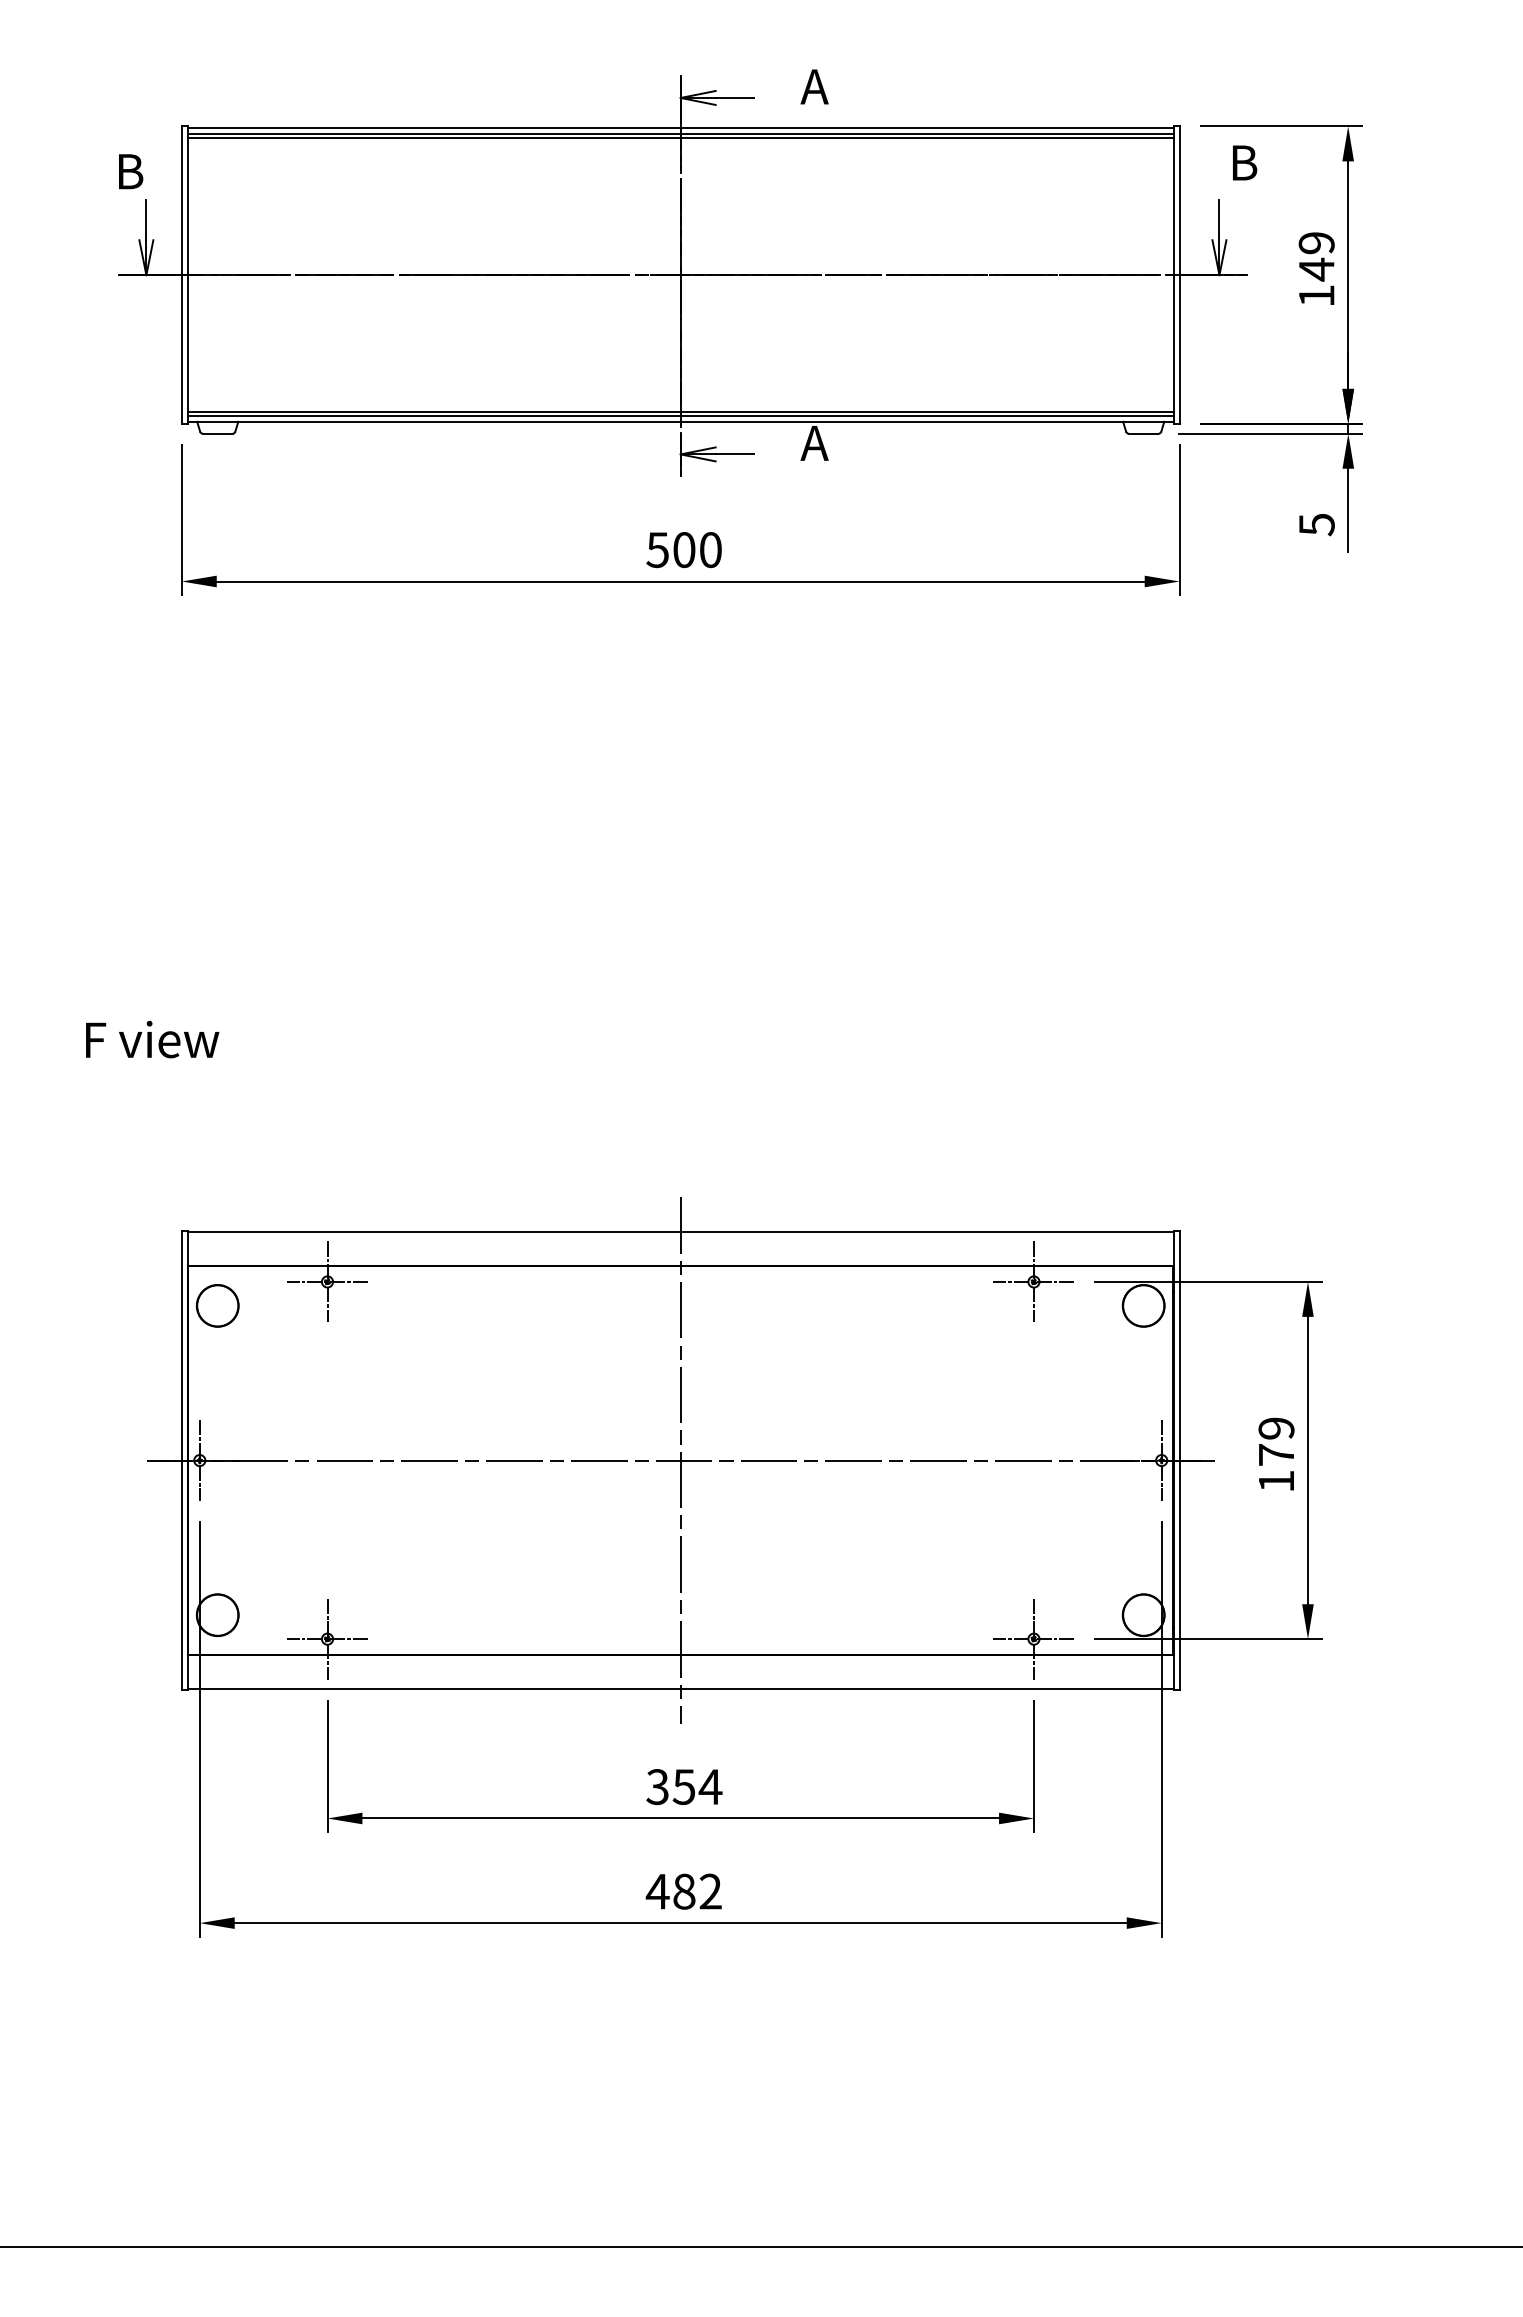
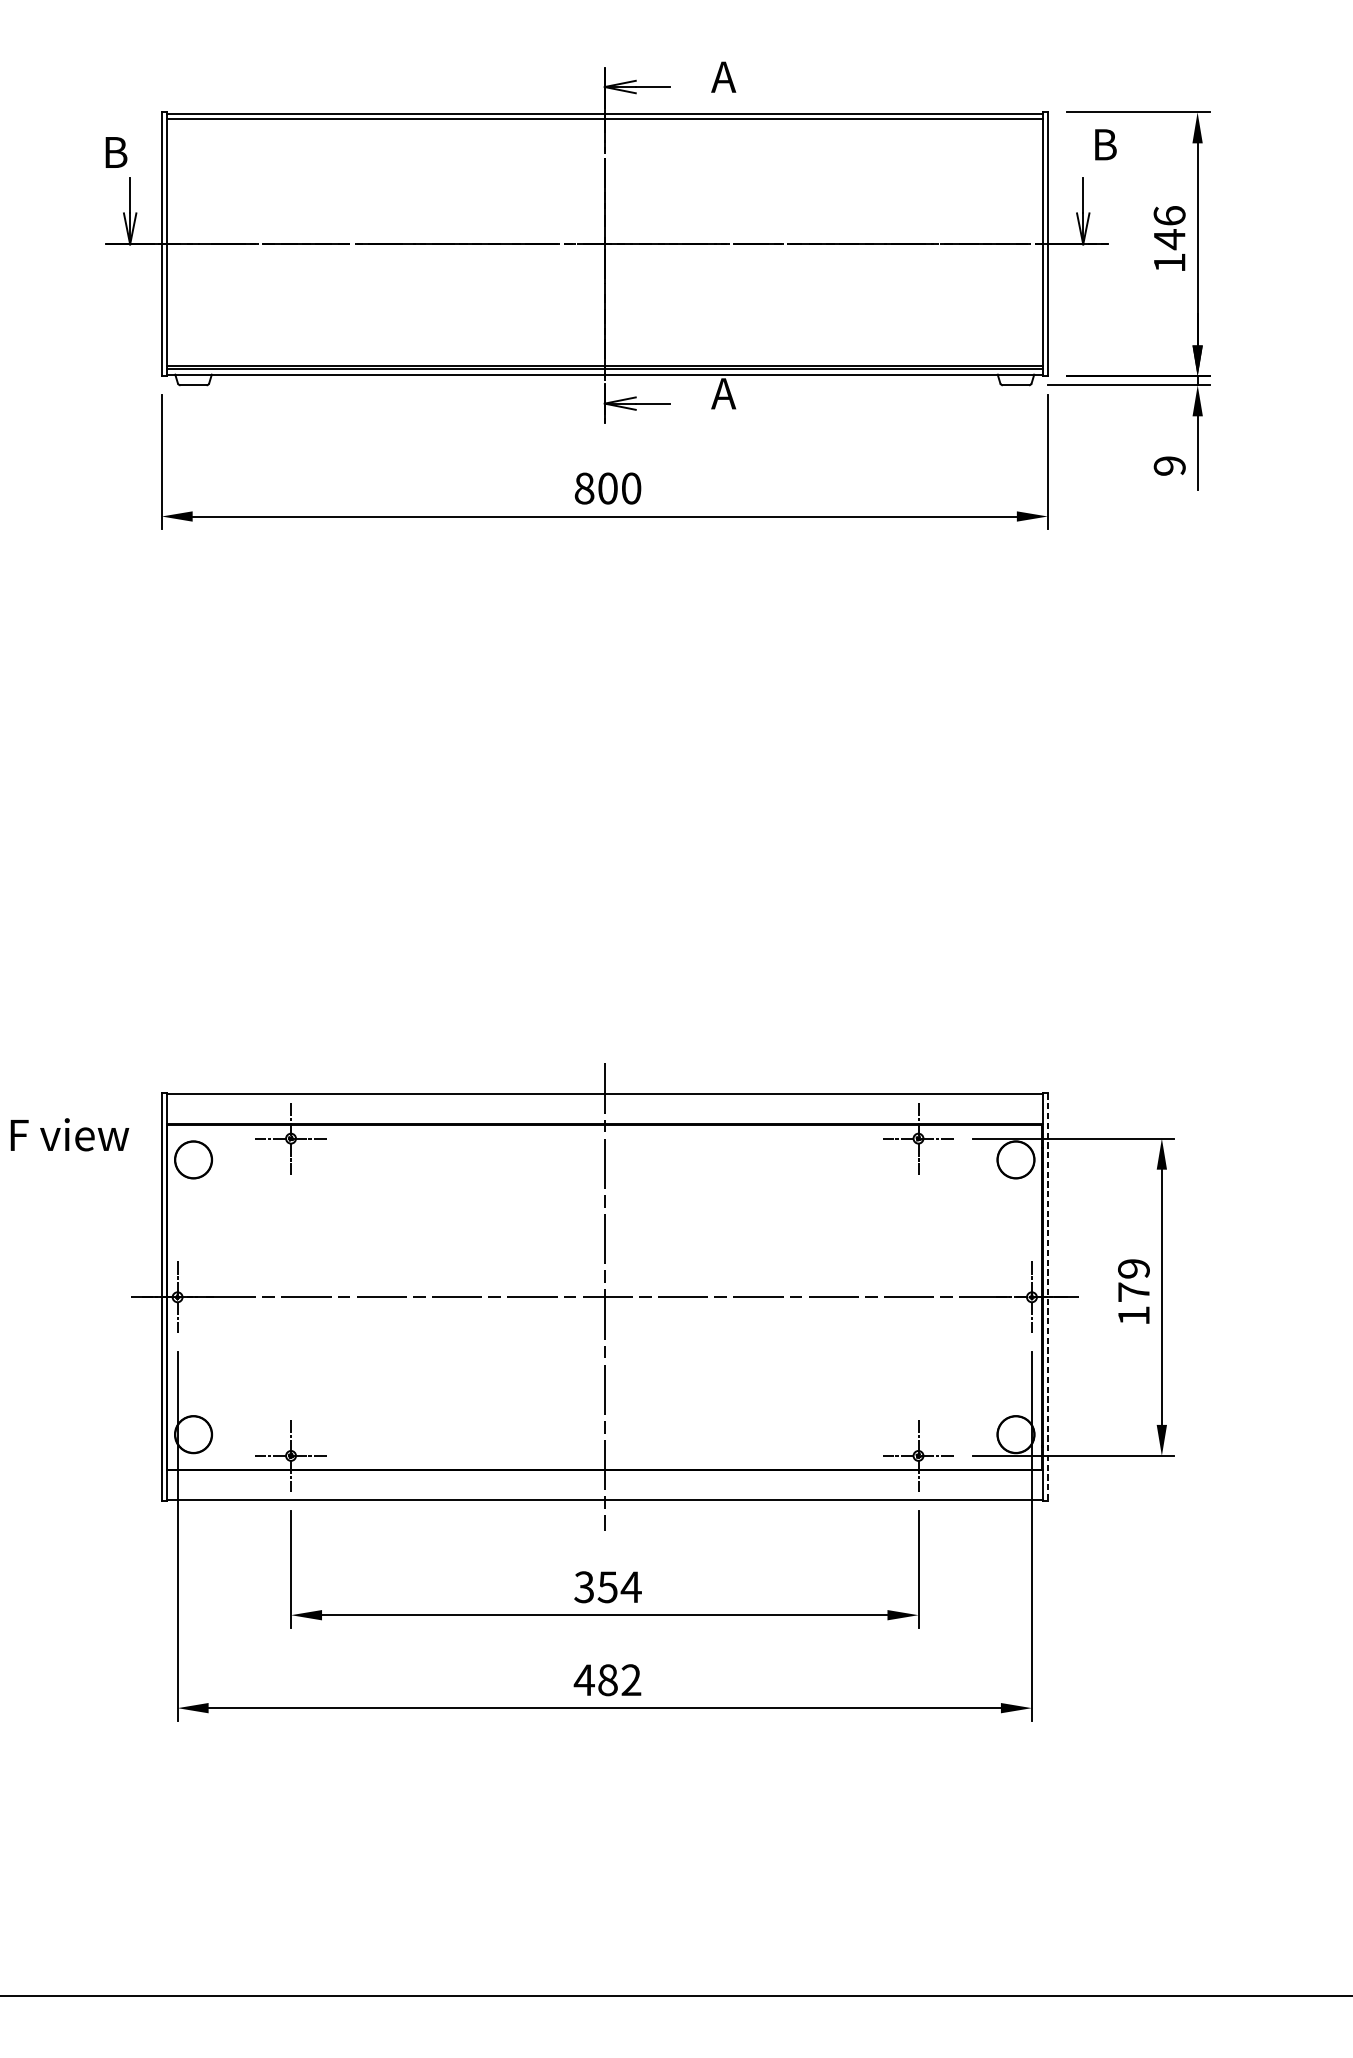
line: (680, 138) -> (604, 123), removed
text: (1316, 243) -> (1169, 216), 149 -> 146
text: (1316, 525) -> (1169, 466), 5 -> 9
text: (657, 549) -> (584, 488), 500 -> 800
text: (152, 1039) -> (69, 1134), moved
line: (1179, 1461) -> (1047, 1298), solid -> dashed

